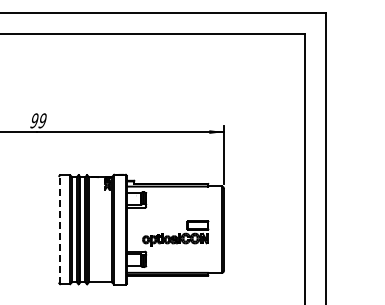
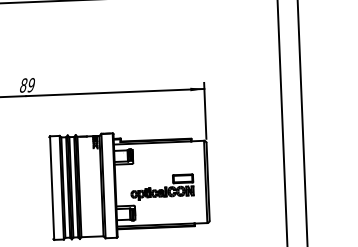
text: (34, 120) -> (23, 85), 99 -> 89
line: (60, 229) -> (52, 187), dashed -> solid

